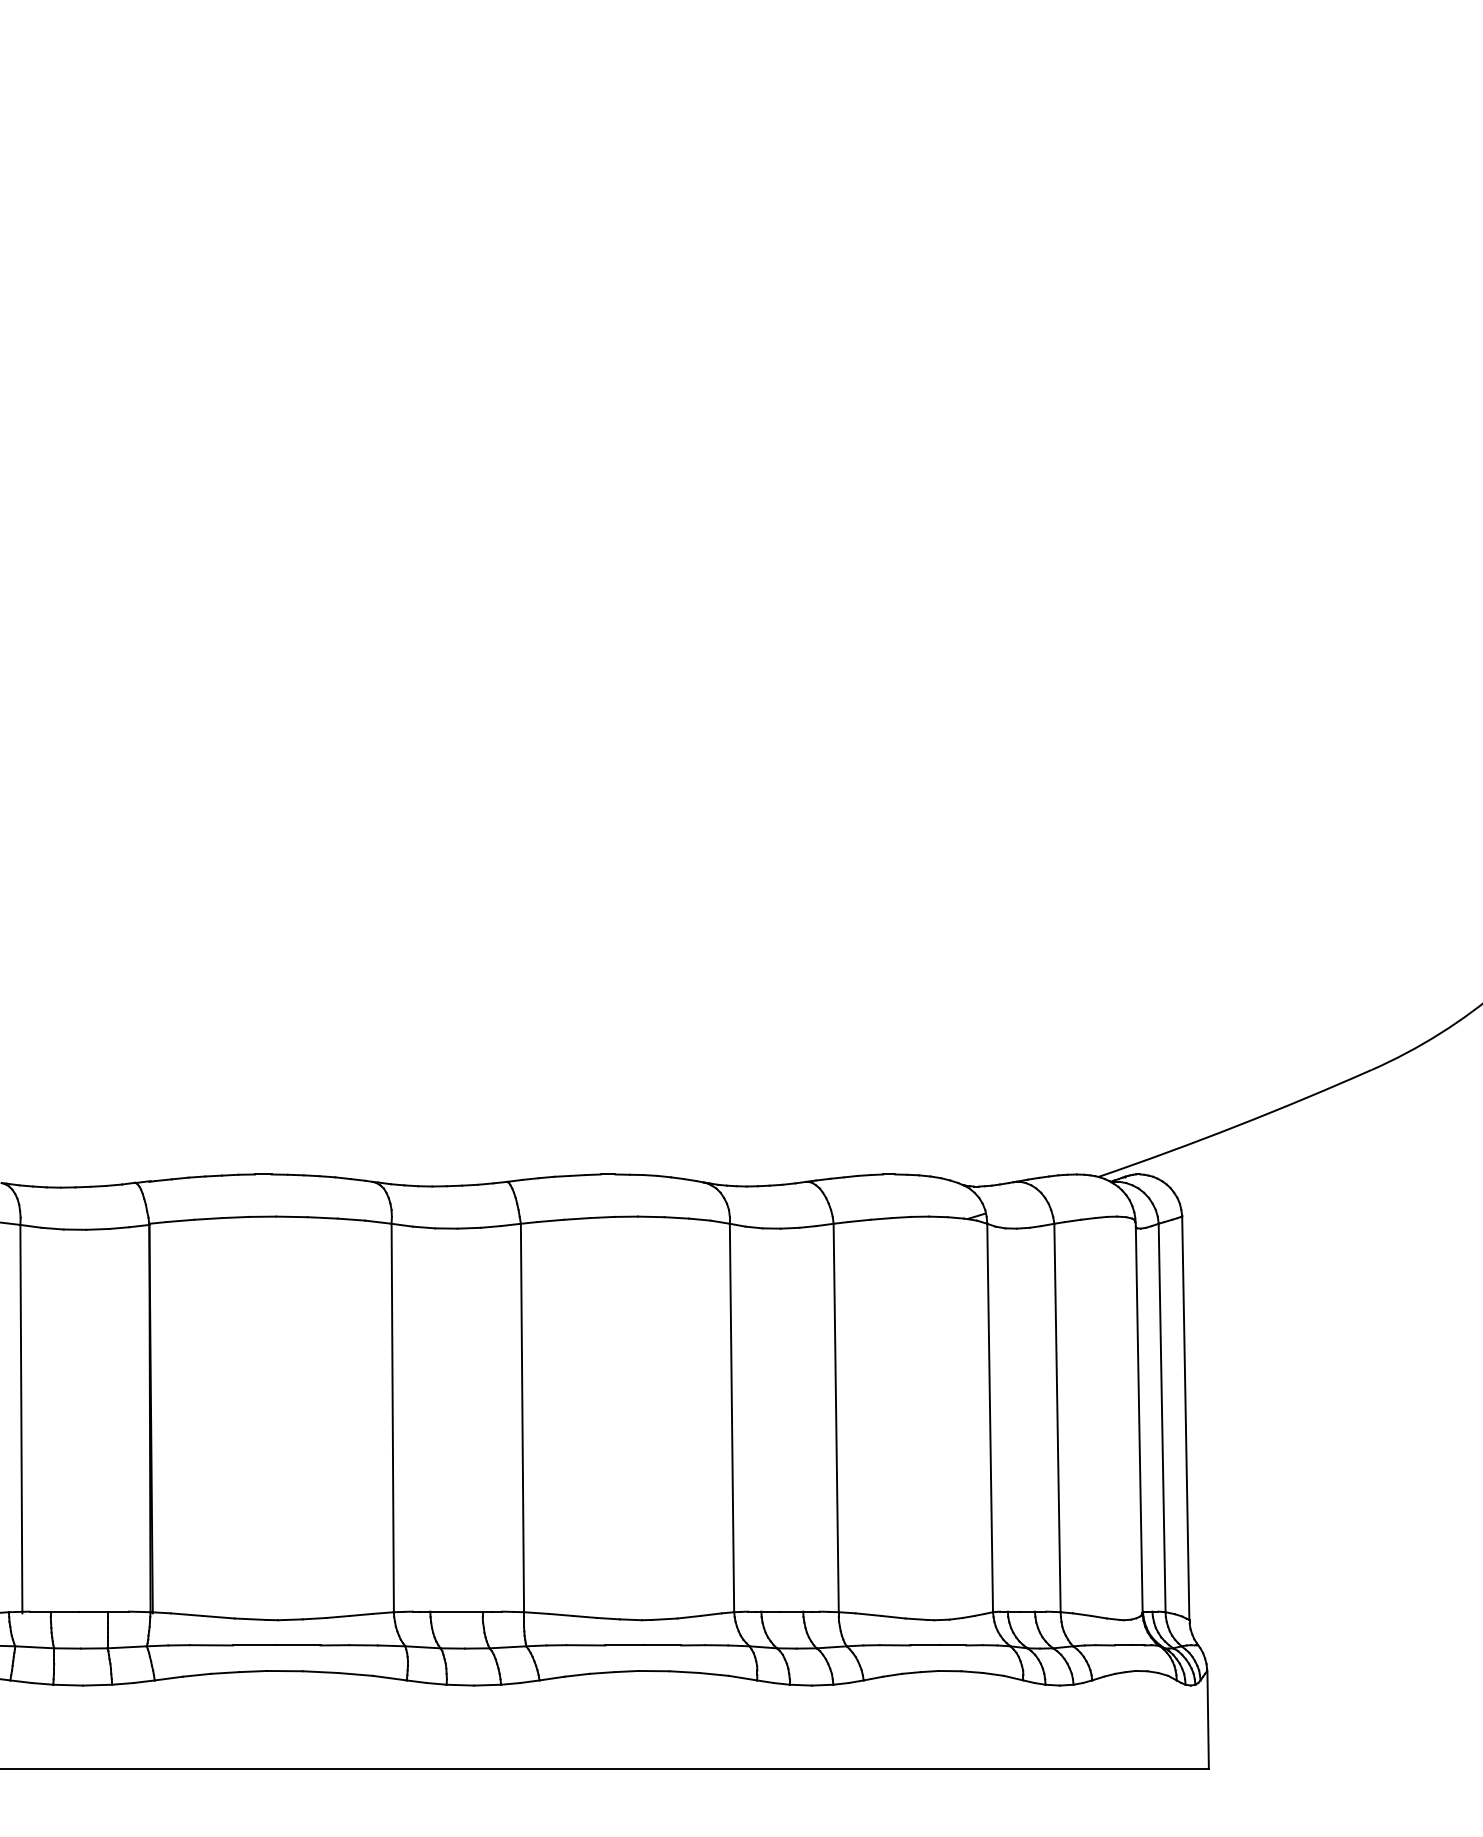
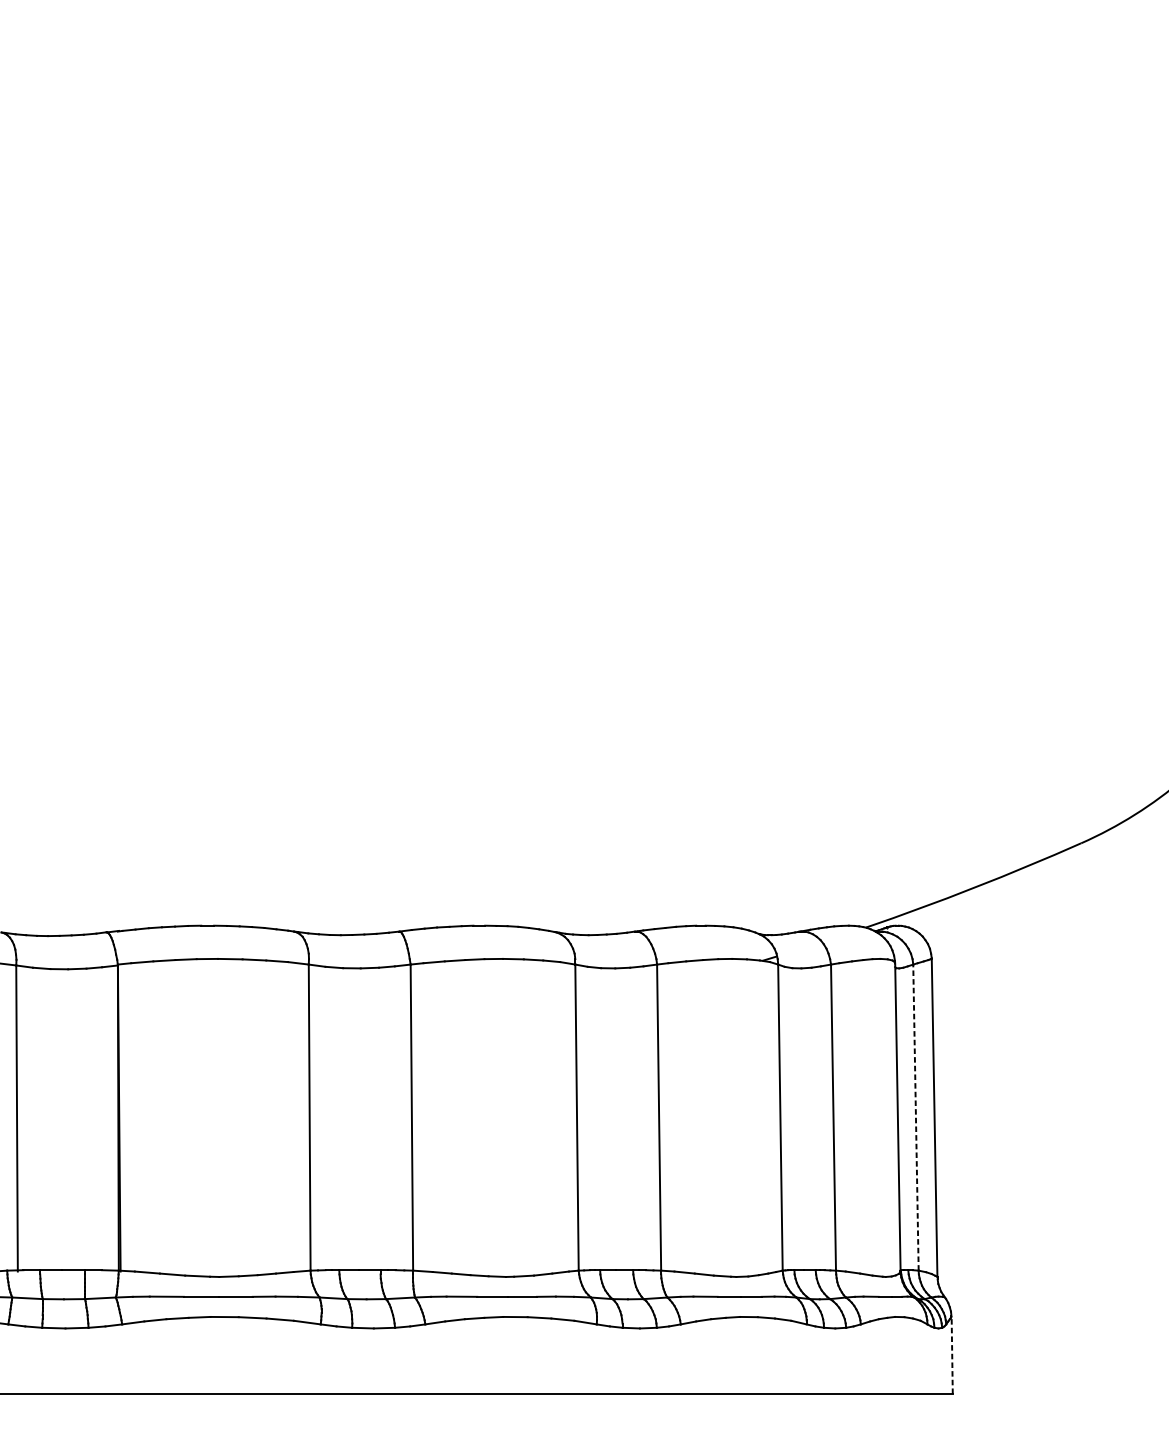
line: (1162, 1417) -> (916, 1117), solid -> dashed
line: (1208, 1719) -> (952, 1355), solid -> dashed

